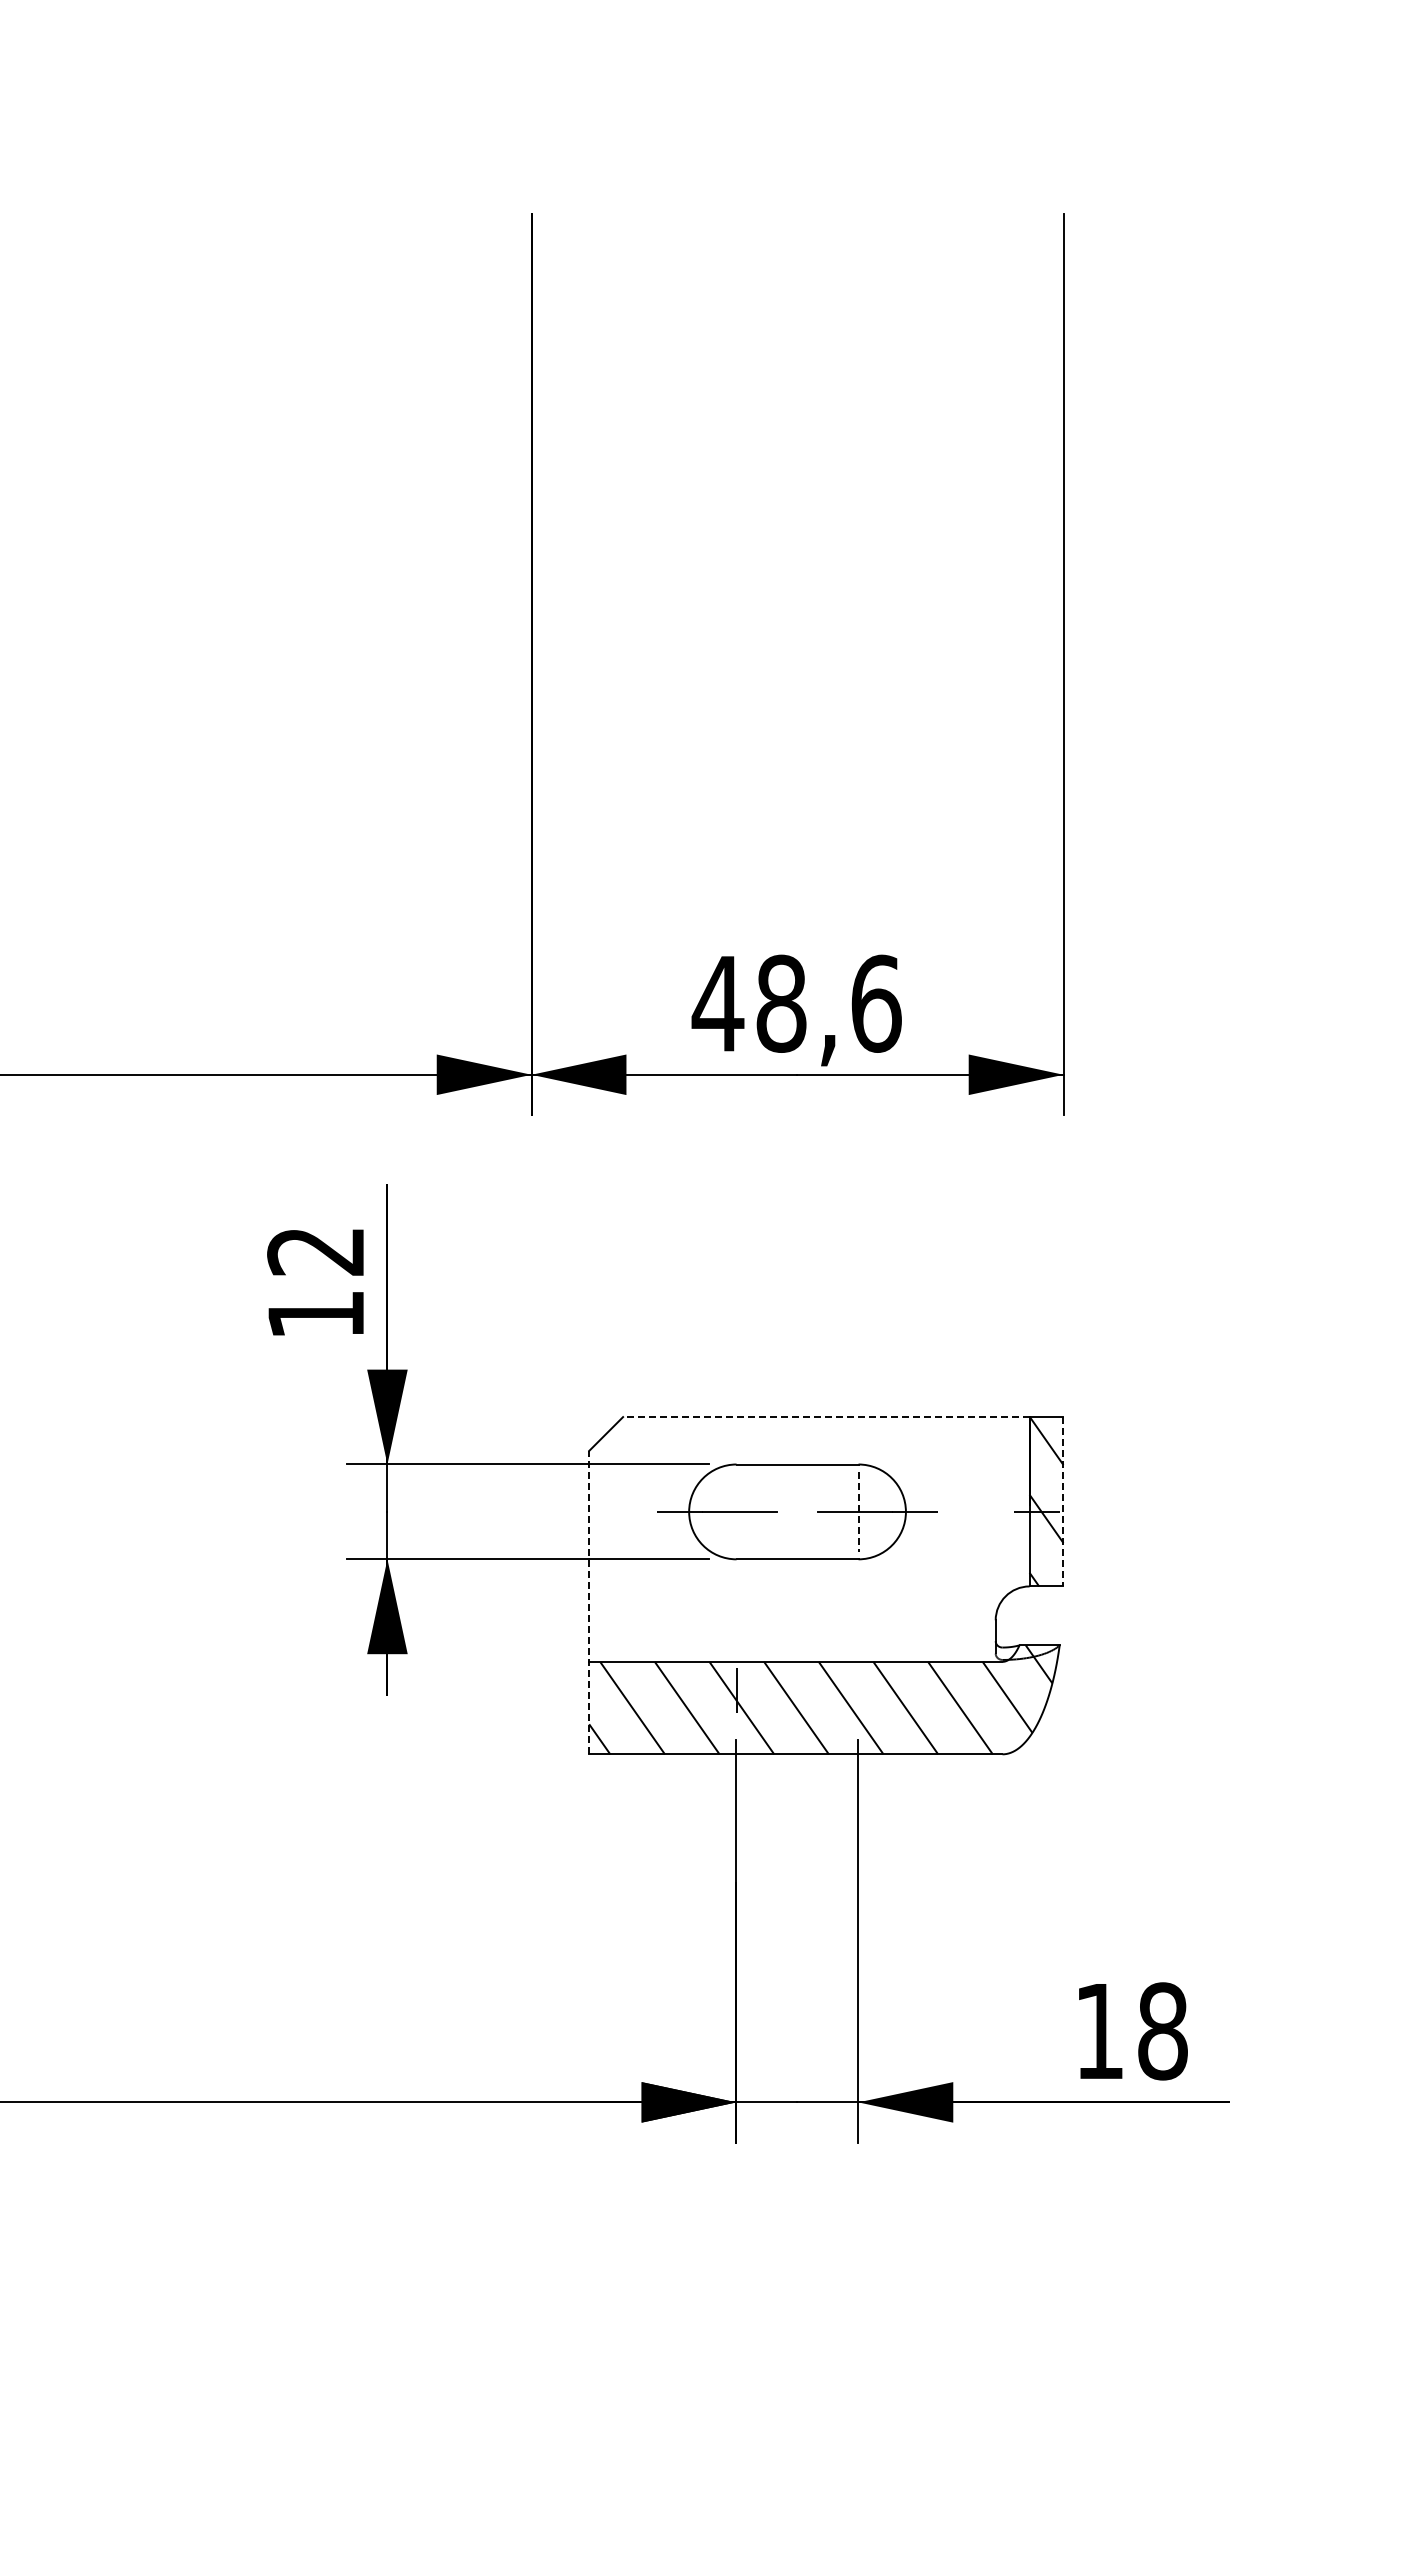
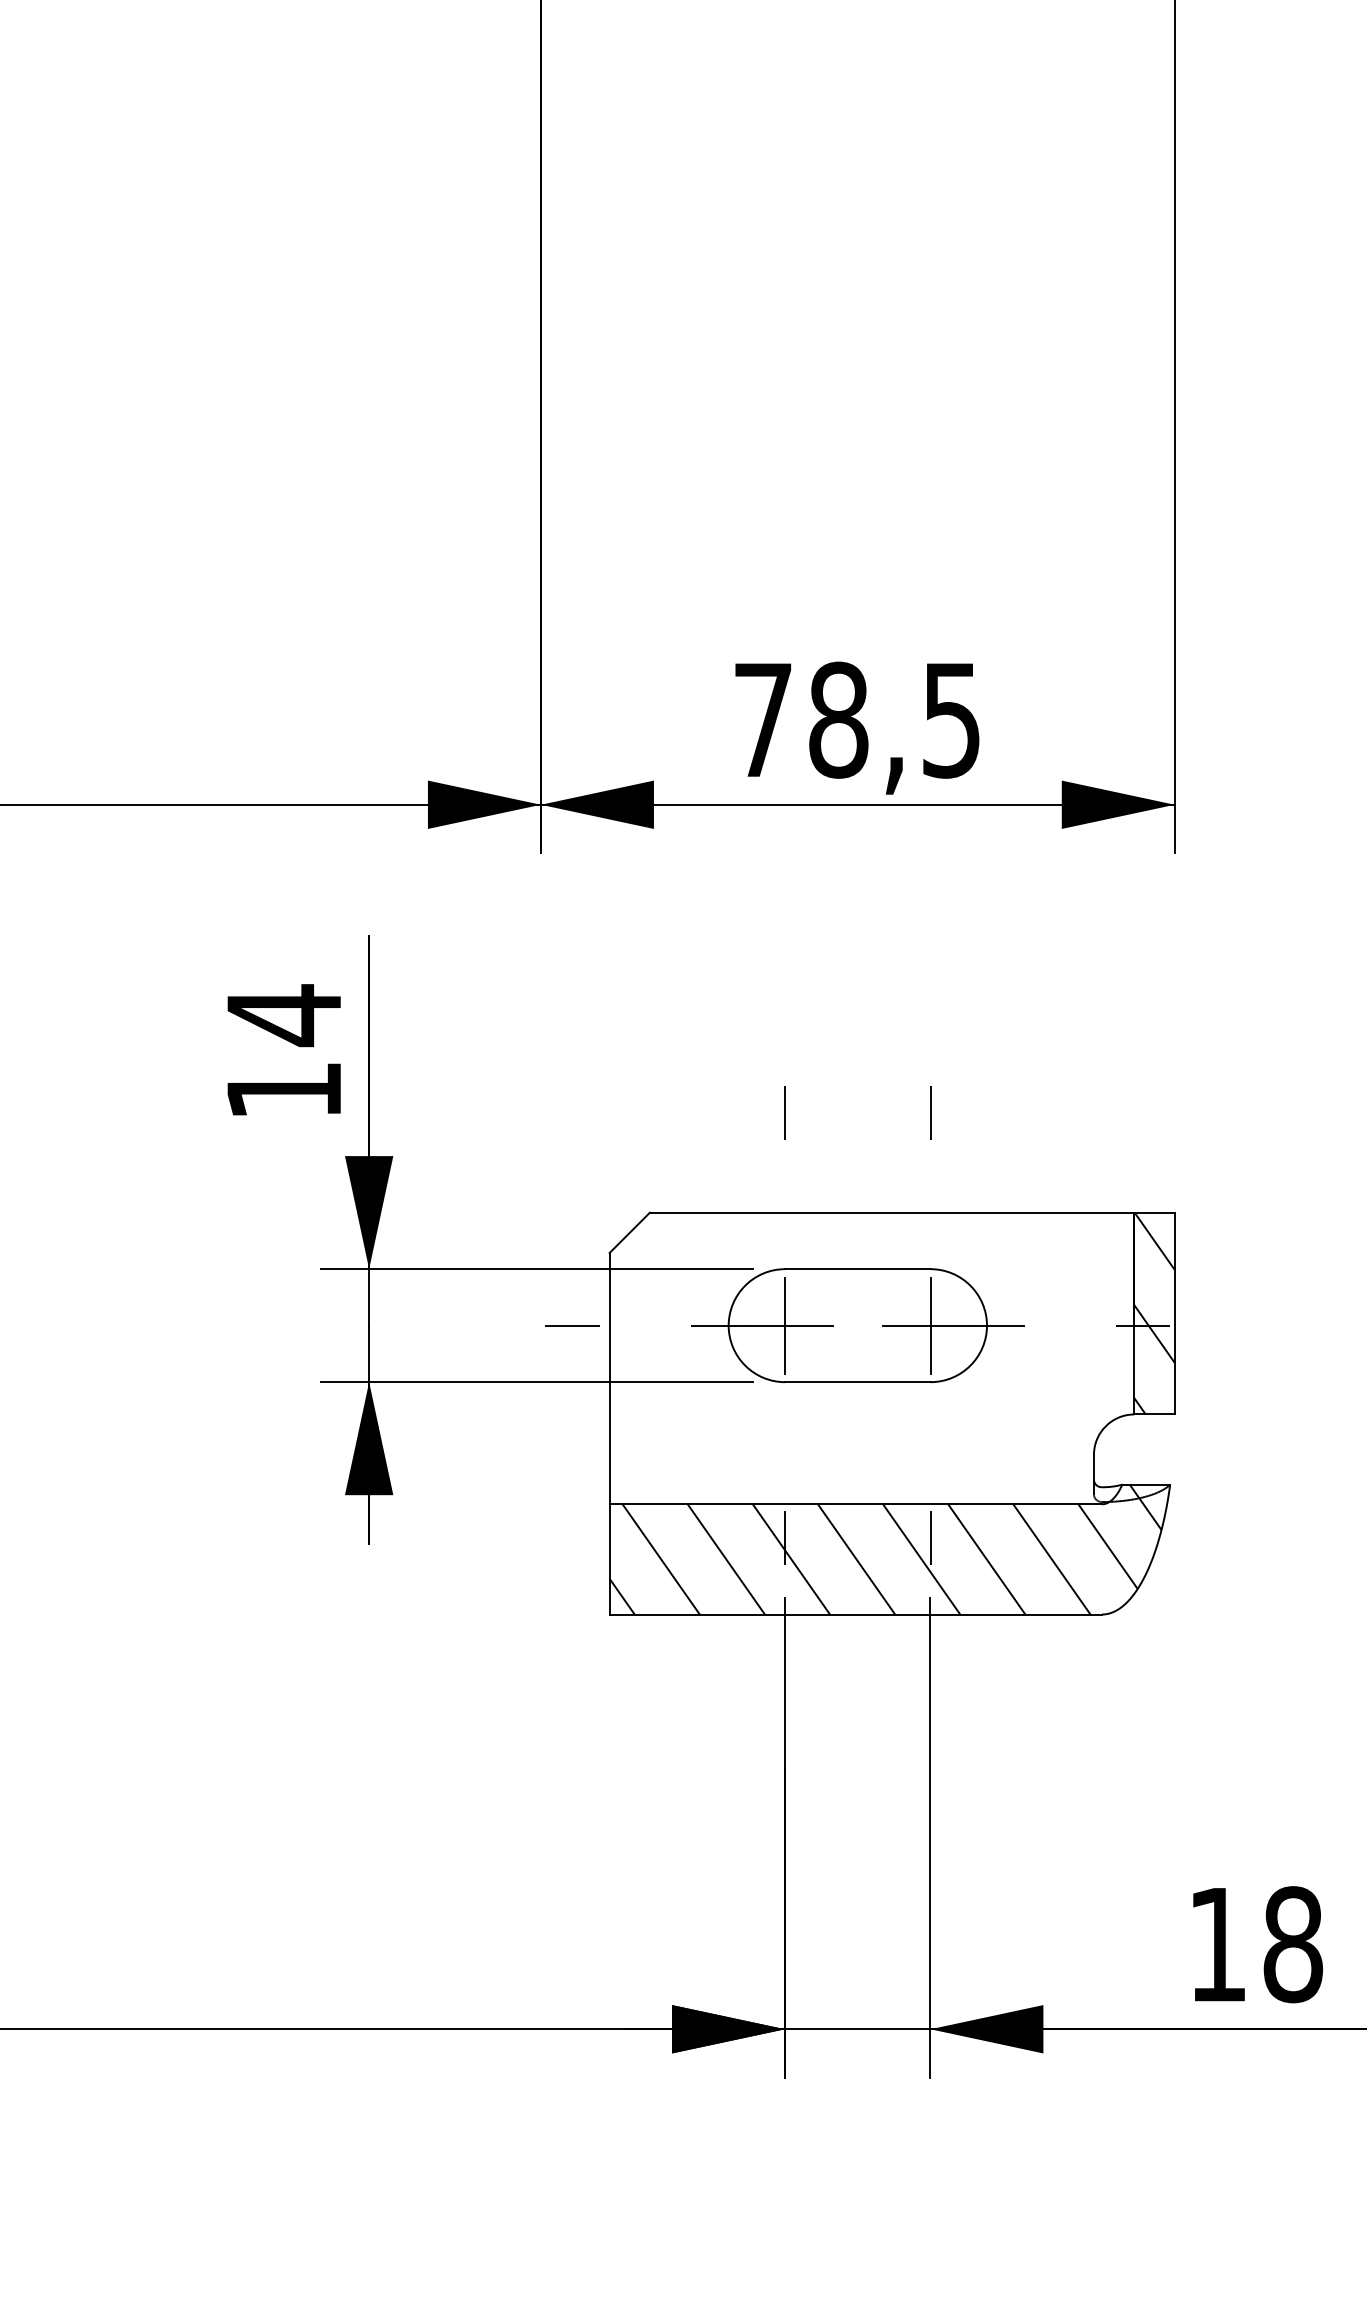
text: (796, 1003) -> (856, 719), 48,6 -> 78,5
text: (315, 1251) -> (283, 1015), 12 -> 14
line: (736, 1333) -> (785, 1113), added
line: (858, 1333) -> (930, 1113), added
line: (825, 1417) -> (891, 1213), dashed -> solid
line: (1063, 1501) -> (1174, 1313), dashed -> solid
line: (557, 1511) -> (571, 1325), added
line: (736, 1511) -> (785, 1325), added
line: (858, 1512) -> (930, 1326), dashed -> solid
line: (589, 1602) -> (609, 1433), dashed -> solid
line: (858, 1690) -> (930, 1538), added

